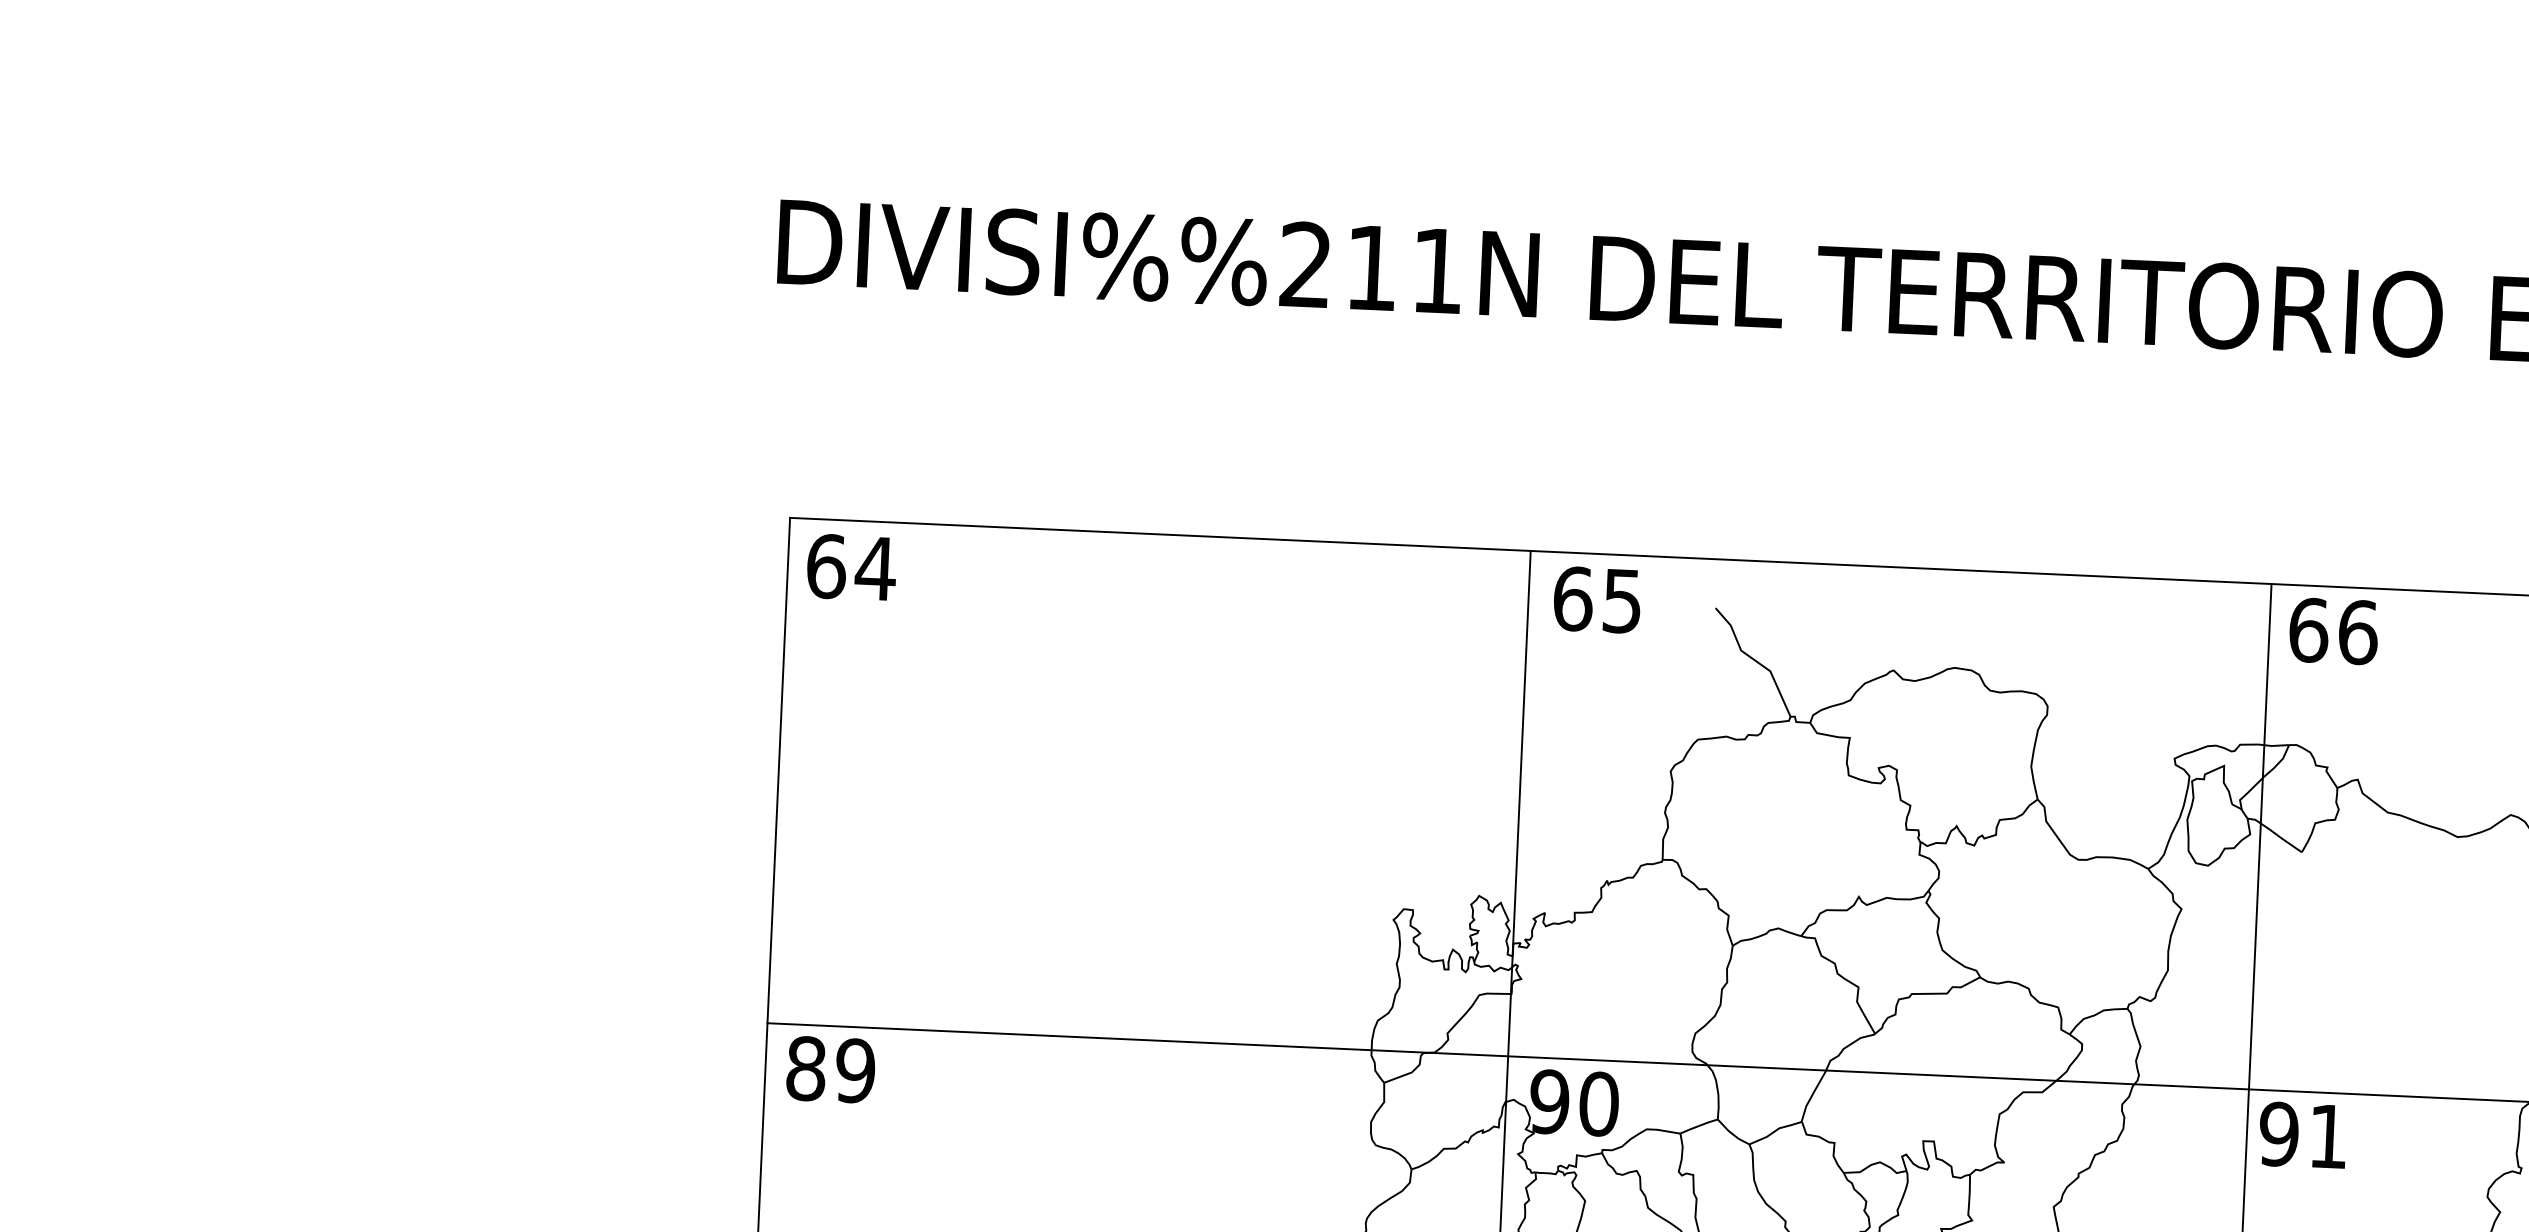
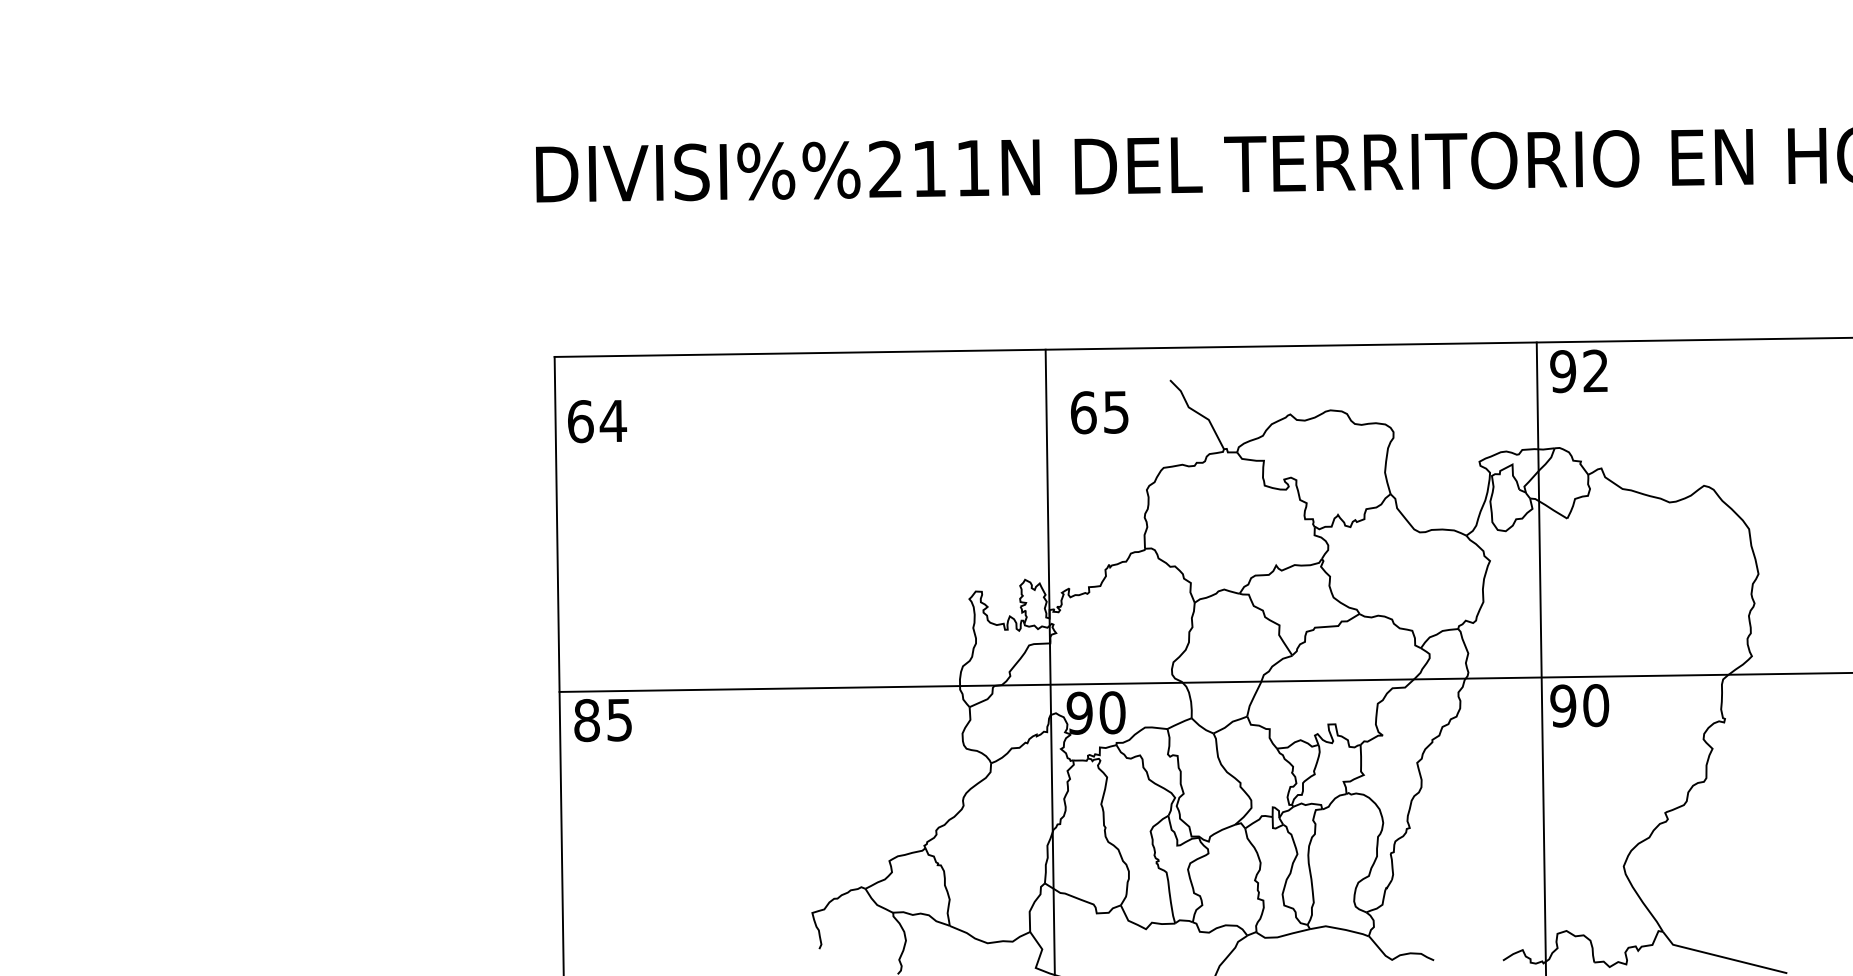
text: (851, 567) -> (597, 421), moved
text: (1597, 599) -> (1099, 412), moved
text: (2333, 631) -> (1579, 371), 66 -> 92
text: (855, 1070) -> (619, 719), 89 -> 85
text: (2329, 1136) -> (1596, 705), 91 -> 90

